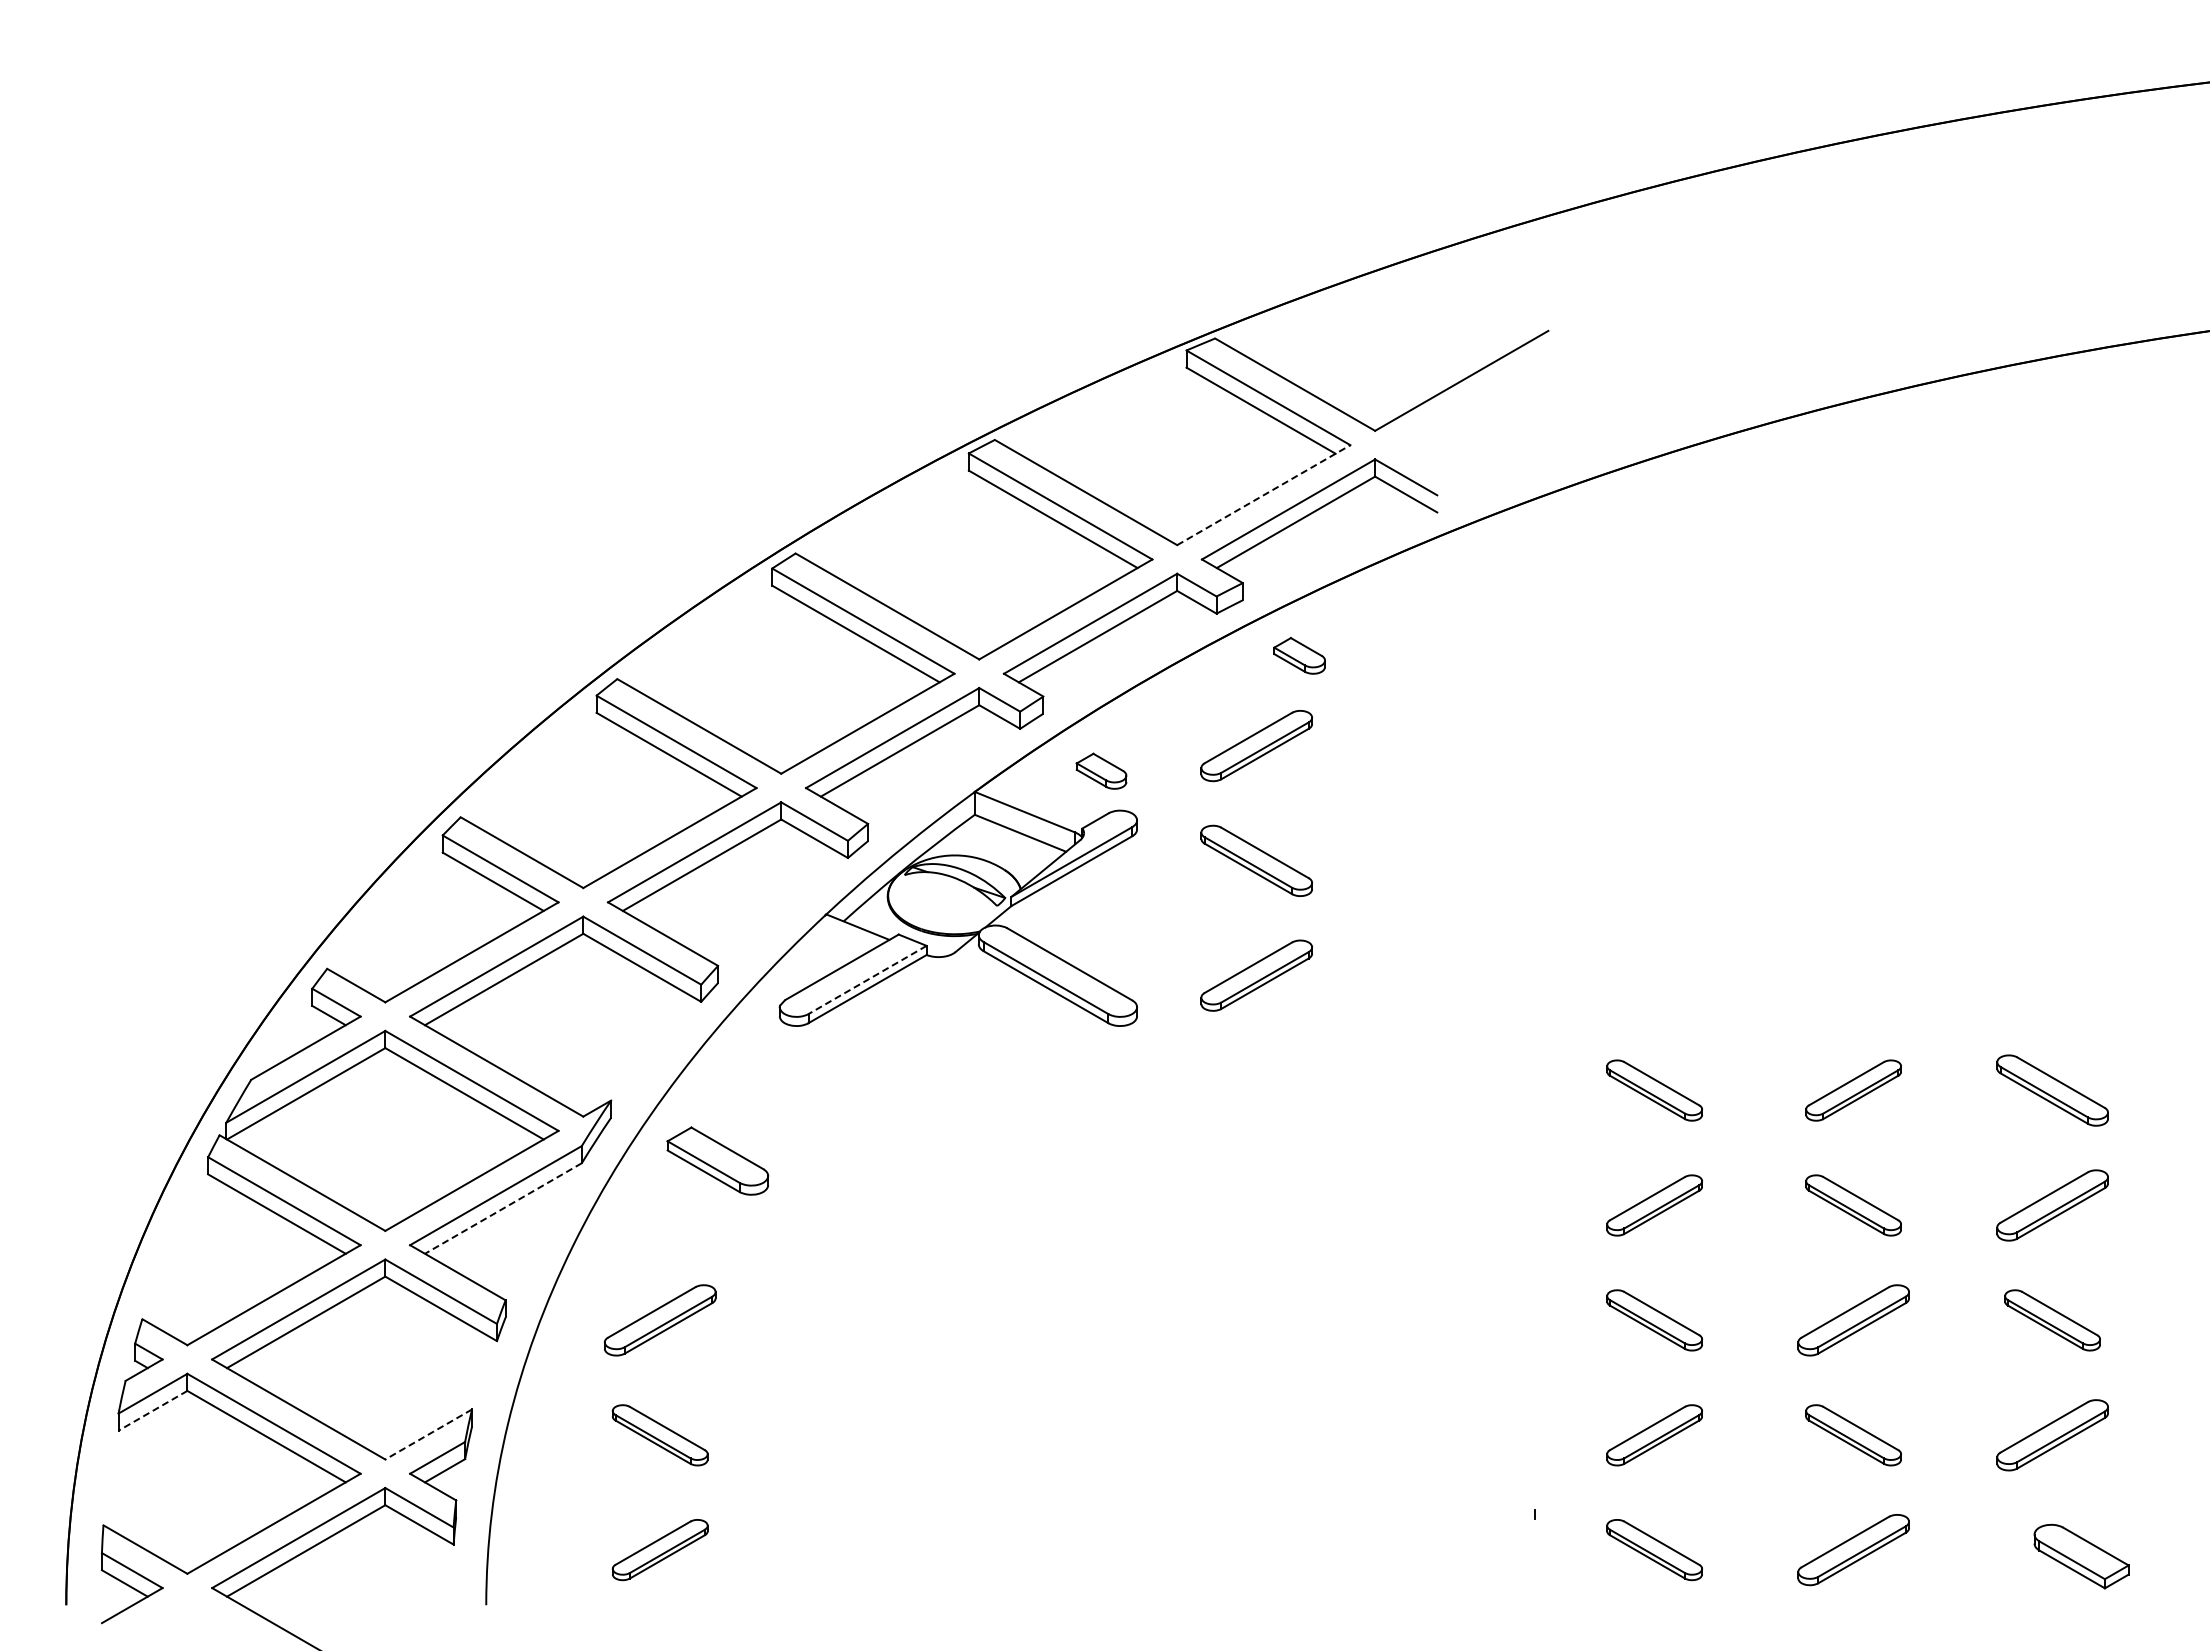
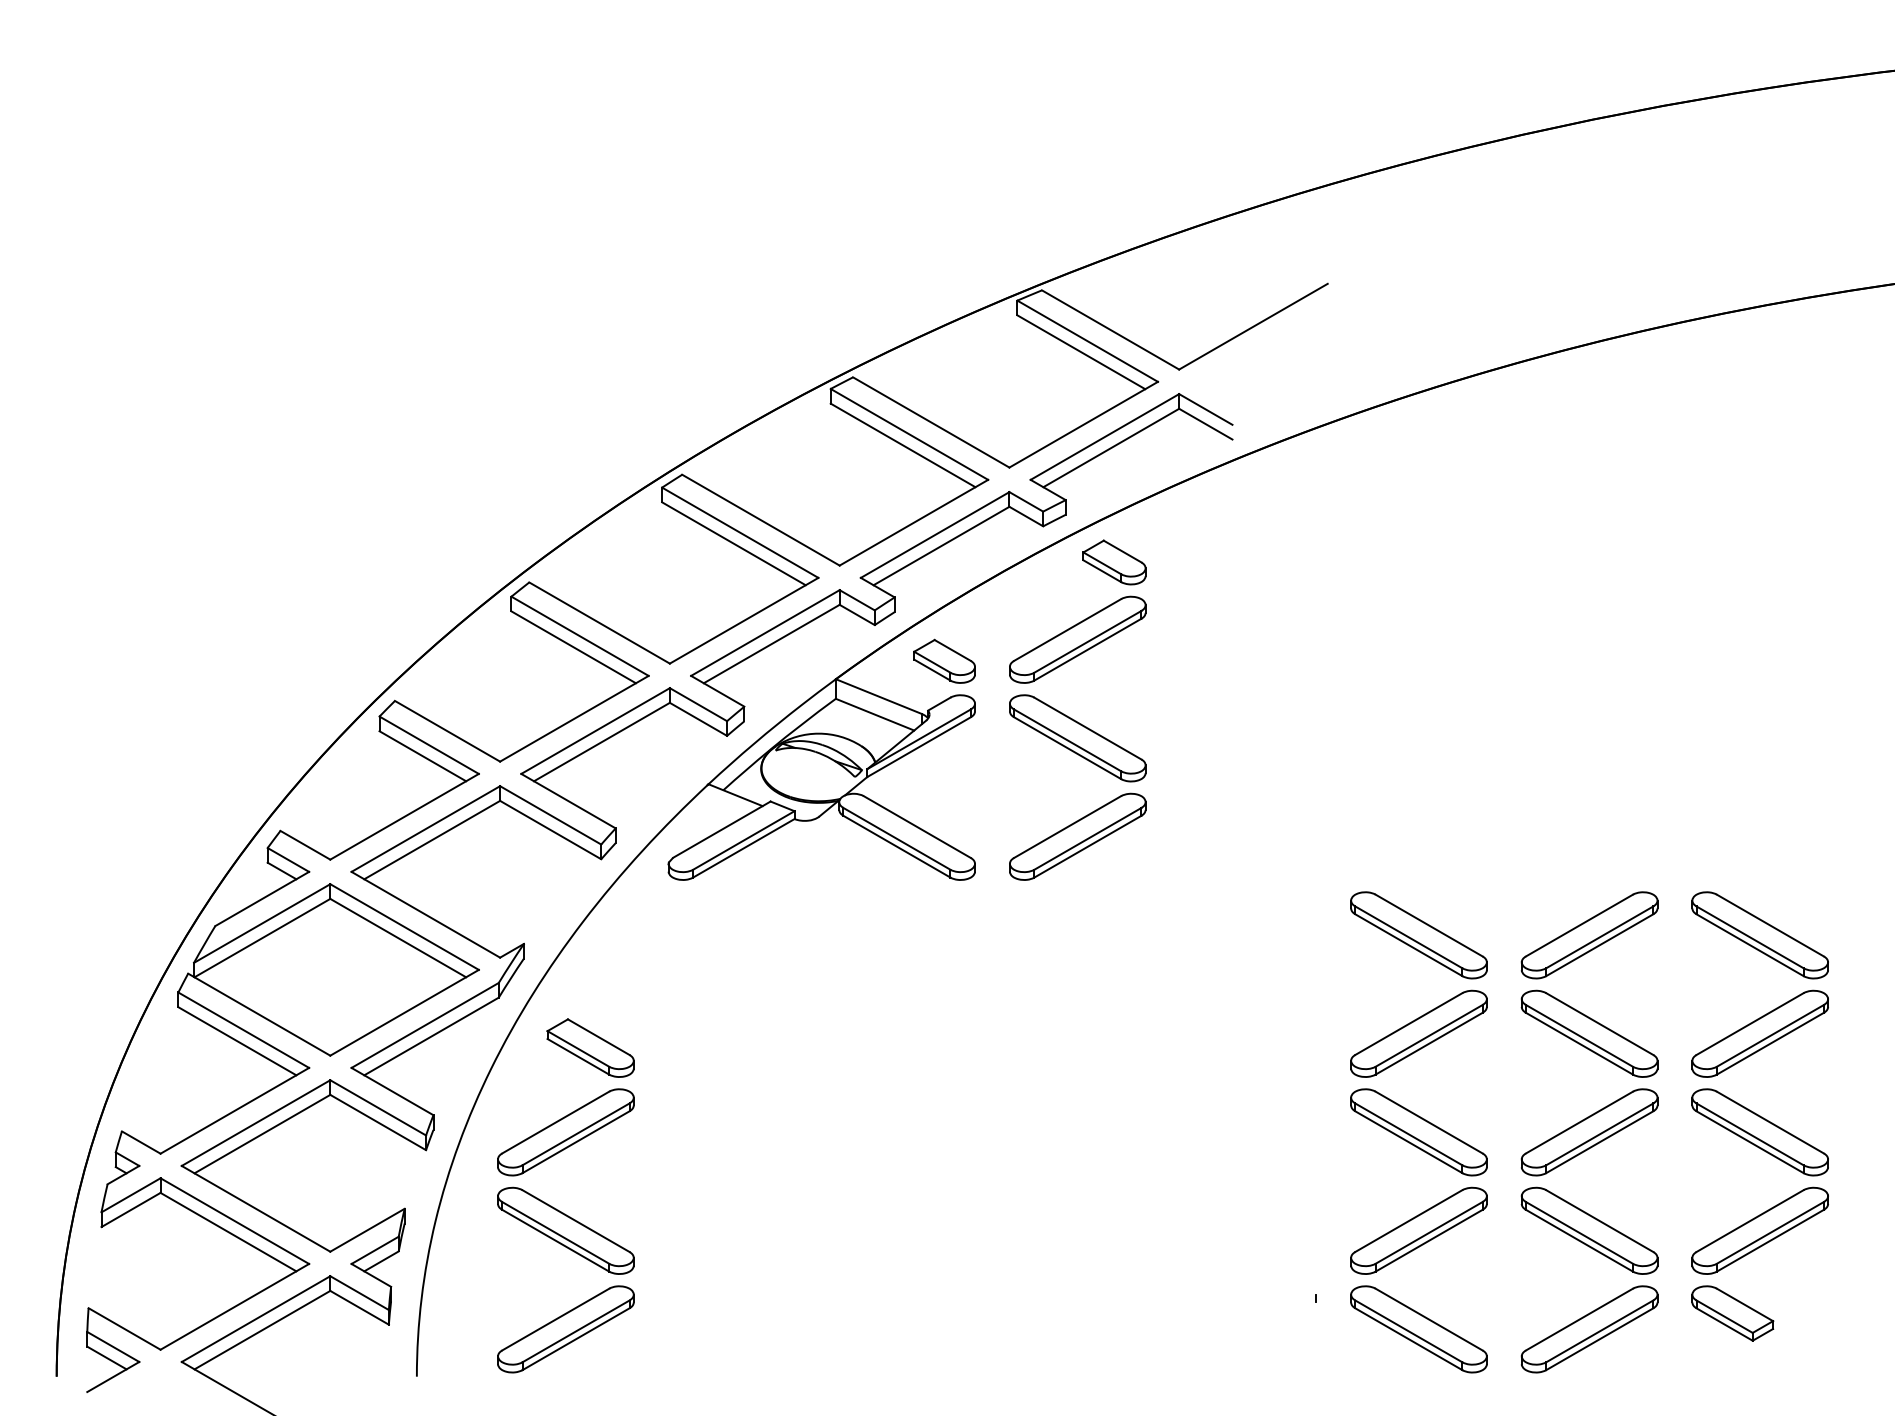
line: (1263, 495) -> (1083, 424), dashed -> solid
part: (1299, 655) -> (1114, 562), size x1.43
part: (1256, 745) -> (1077, 639), size x1.43
part: (1101, 771) -> (944, 661), size x1.43
part: (1256, 860) -> (1077, 738), size x1.43
part: (1256, 975) -> (1077, 836), size x1.43
line: (867, 980) -> (743, 840), dashed -> solid
part: (1654, 1090) -> (1418, 935), size x1.67
part: (1853, 1090) -> (1589, 935), size x1.67
part: (2052, 1090) -> (1760, 935), size x1.43
part: (717, 1160) -> (590, 1047), moved
part: (1654, 1205) -> (1418, 1033), size x1.67
part: (1853, 1205) -> (1589, 1033), size x1.67
part: (2052, 1205) -> (1760, 1033), size x1.43
line: (503, 1208) -> (431, 1036), dashed -> solid
part: (660, 1320) -> (566, 1132), size x1.43
part: (1654, 1320) -> (1418, 1132), size x1.67
part: (1853, 1320) -> (1589, 1132), size x1.43
part: (2052, 1320) -> (1760, 1132), size x1.67
line: (152, 1410) -> (130, 1209), dashed -> solid
line: (428, 1434) -> (367, 1230), dashed -> solid
part: (660, 1435) -> (566, 1231), size x1.67
part: (1654, 1435) -> (1418, 1231), size x1.67
part: (1853, 1435) -> (1589, 1231), size x1.67
part: (2052, 1435) -> (1760, 1231), size x1.43
part: (660, 1549) -> (566, 1328), size x1.67
part: (1654, 1549) -> (1418, 1328), size x1.67
part: (1853, 1549) -> (1589, 1328), size x1.43
part: (2081, 1556) -> (1732, 1313), moved

